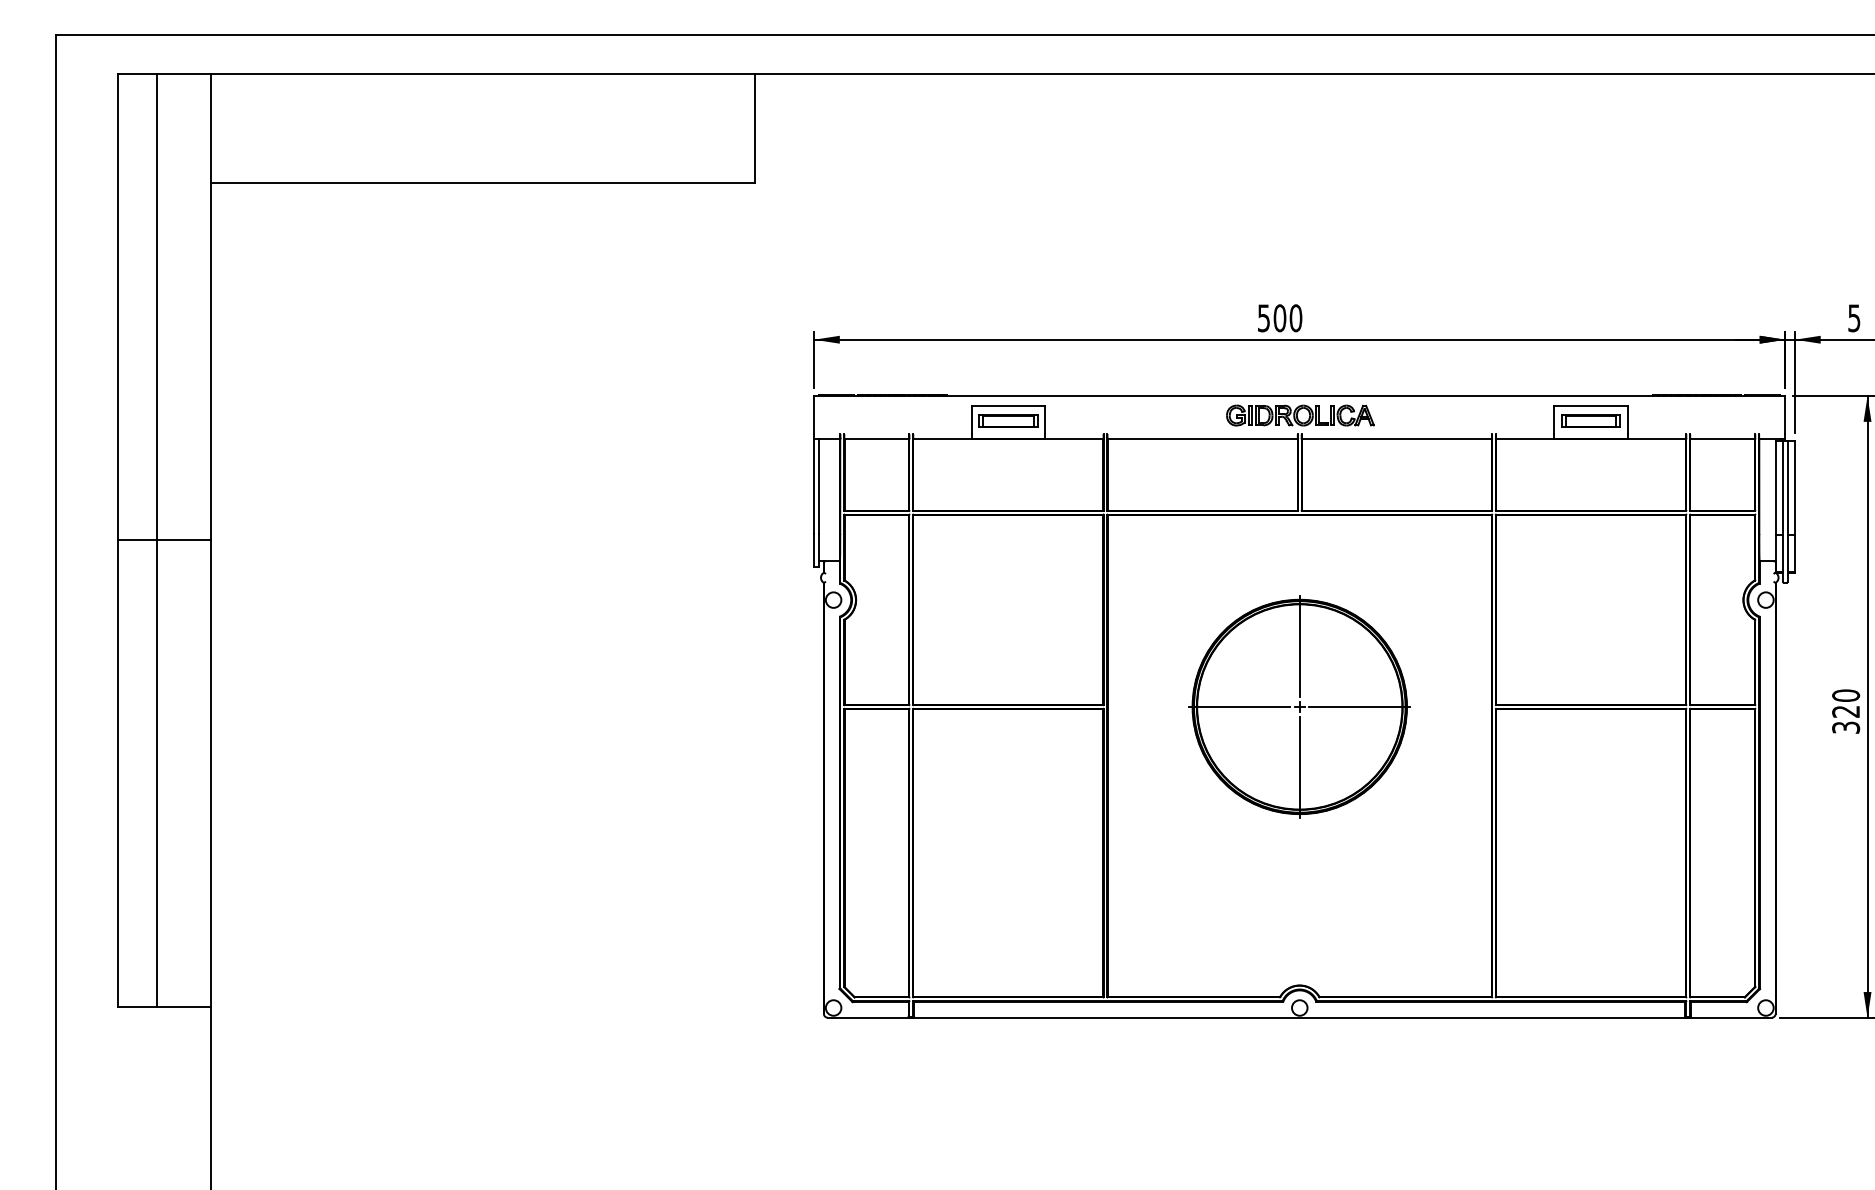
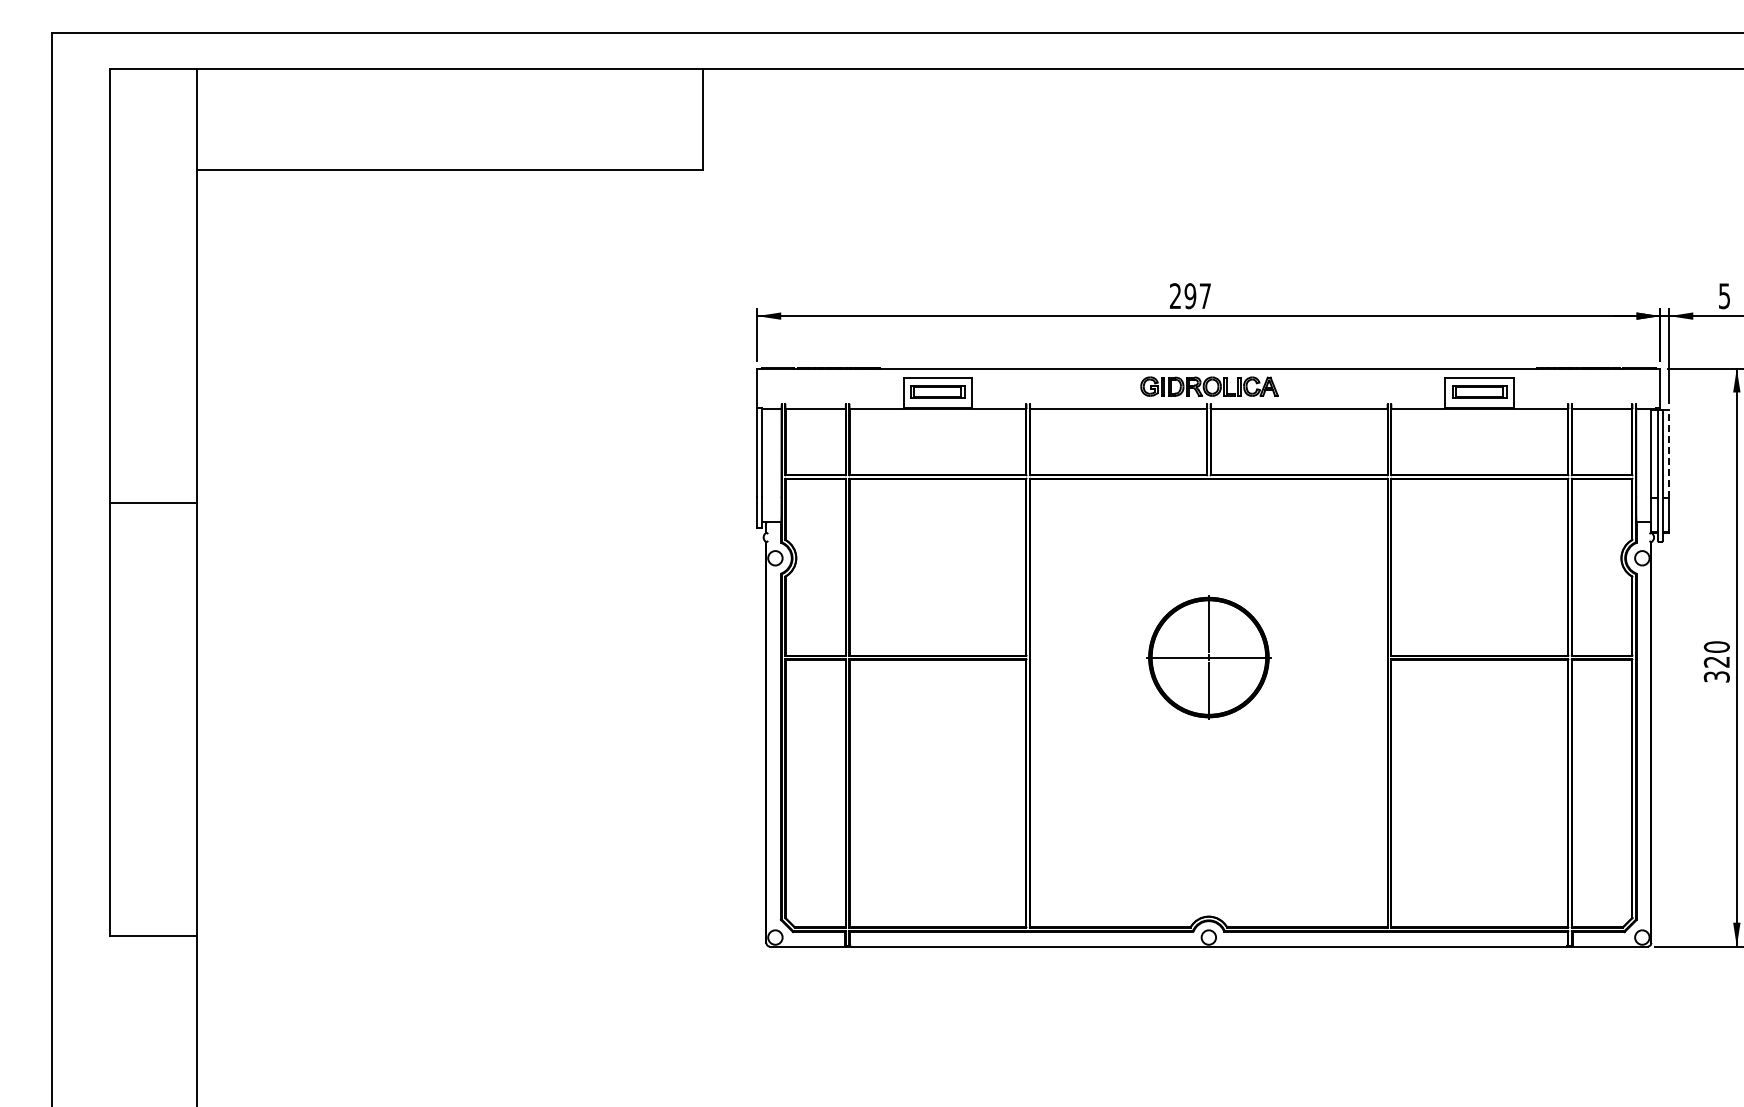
text: (1280, 318) -> (1190, 296), 500 -> 297
line: (1795, 487) -> (1669, 453), solid -> dashed
line: (157, 540) -> (146, 502), removed
part: (1299, 706) -> (1208, 657), size x0.6

